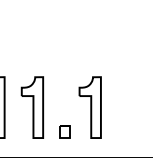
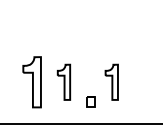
part: (31, 107) -> (63, 82), size x0.7
part: (89, 107) -> (111, 82), size x0.7

